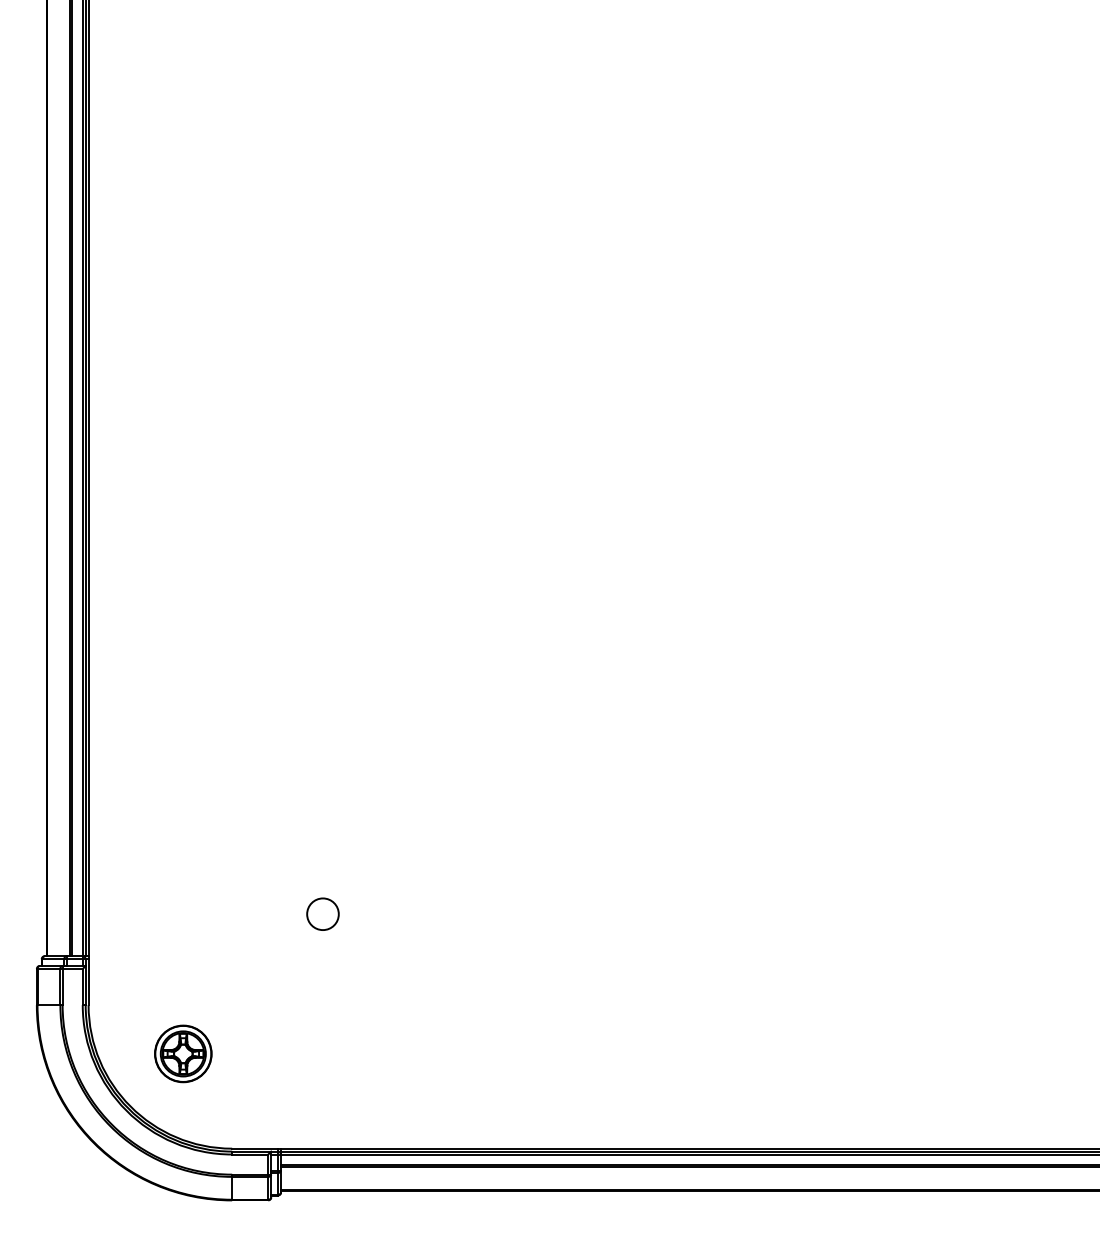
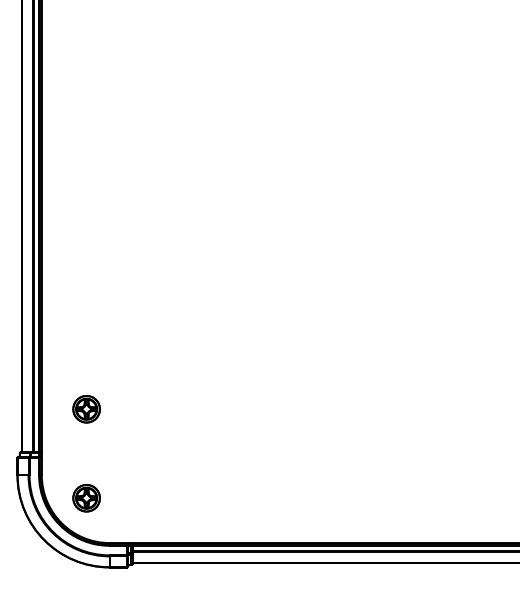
part: (183, 866) -> (86, 409), added
circle: (322, 912) -> (152, 431), removed

